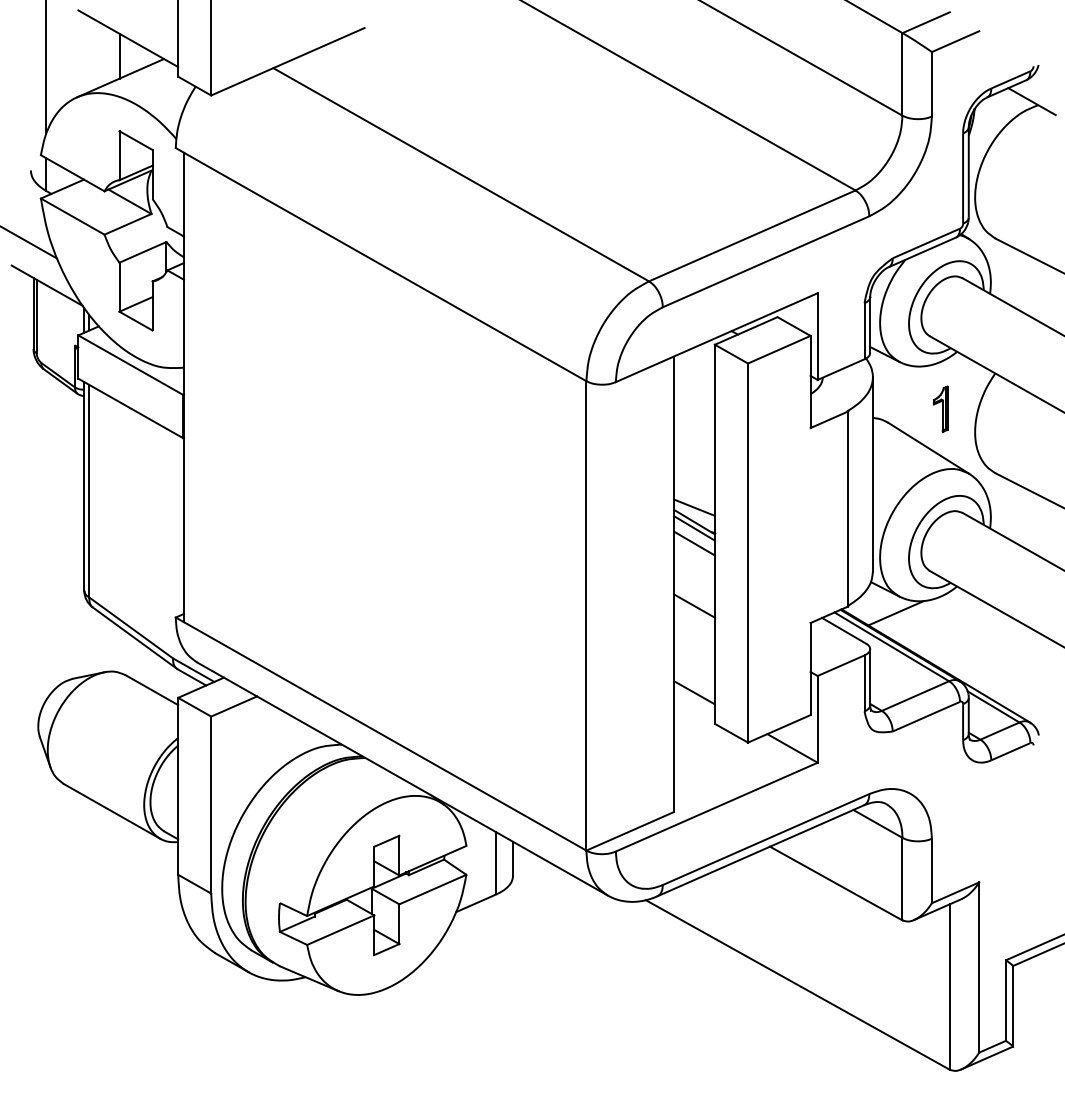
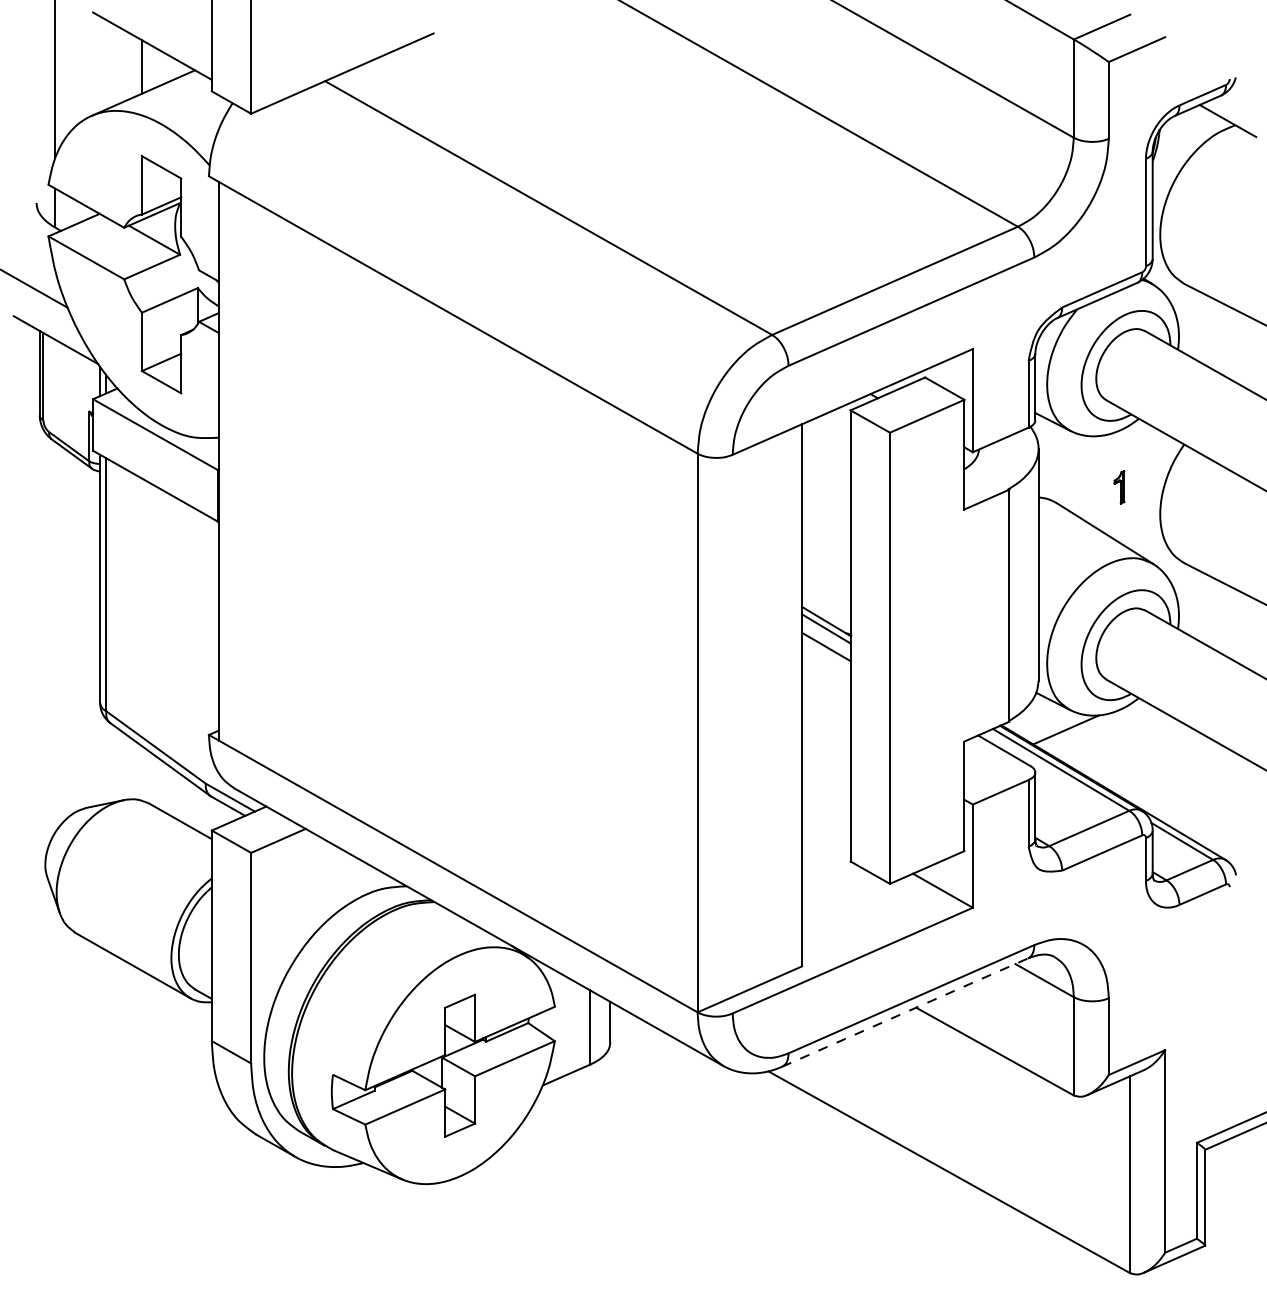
part: (940, 409) -> (1119, 487), size x0.6
line: (693, 507) -> (825, 604), removed
line: (693, 606) -> (825, 721), removed
line: (693, 692) -> (825, 824), removed
line: (761, 850) -> (905, 1012), solid -> dashed

